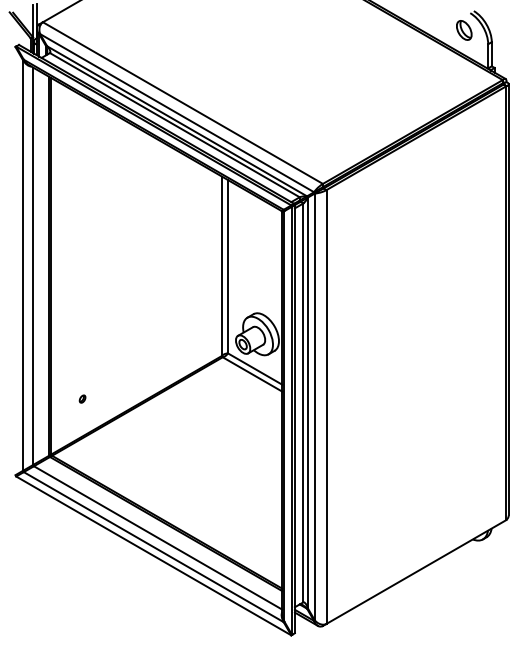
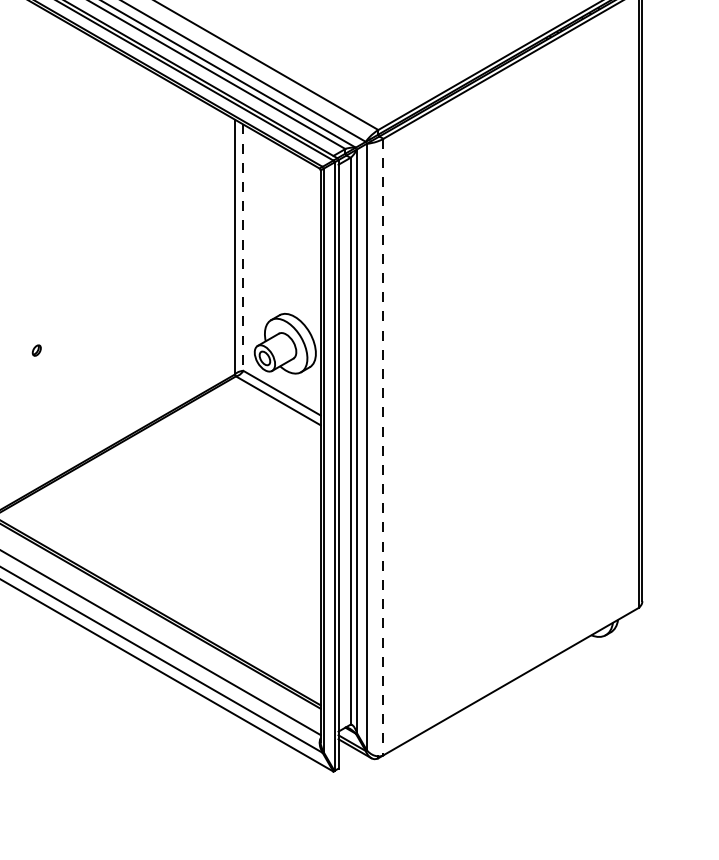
line: (227, 266) -> (242, 247), solid -> dashed
part: (82, 398) -> (36, 349), moved
line: (326, 407) -> (383, 447), solid -> dashed

